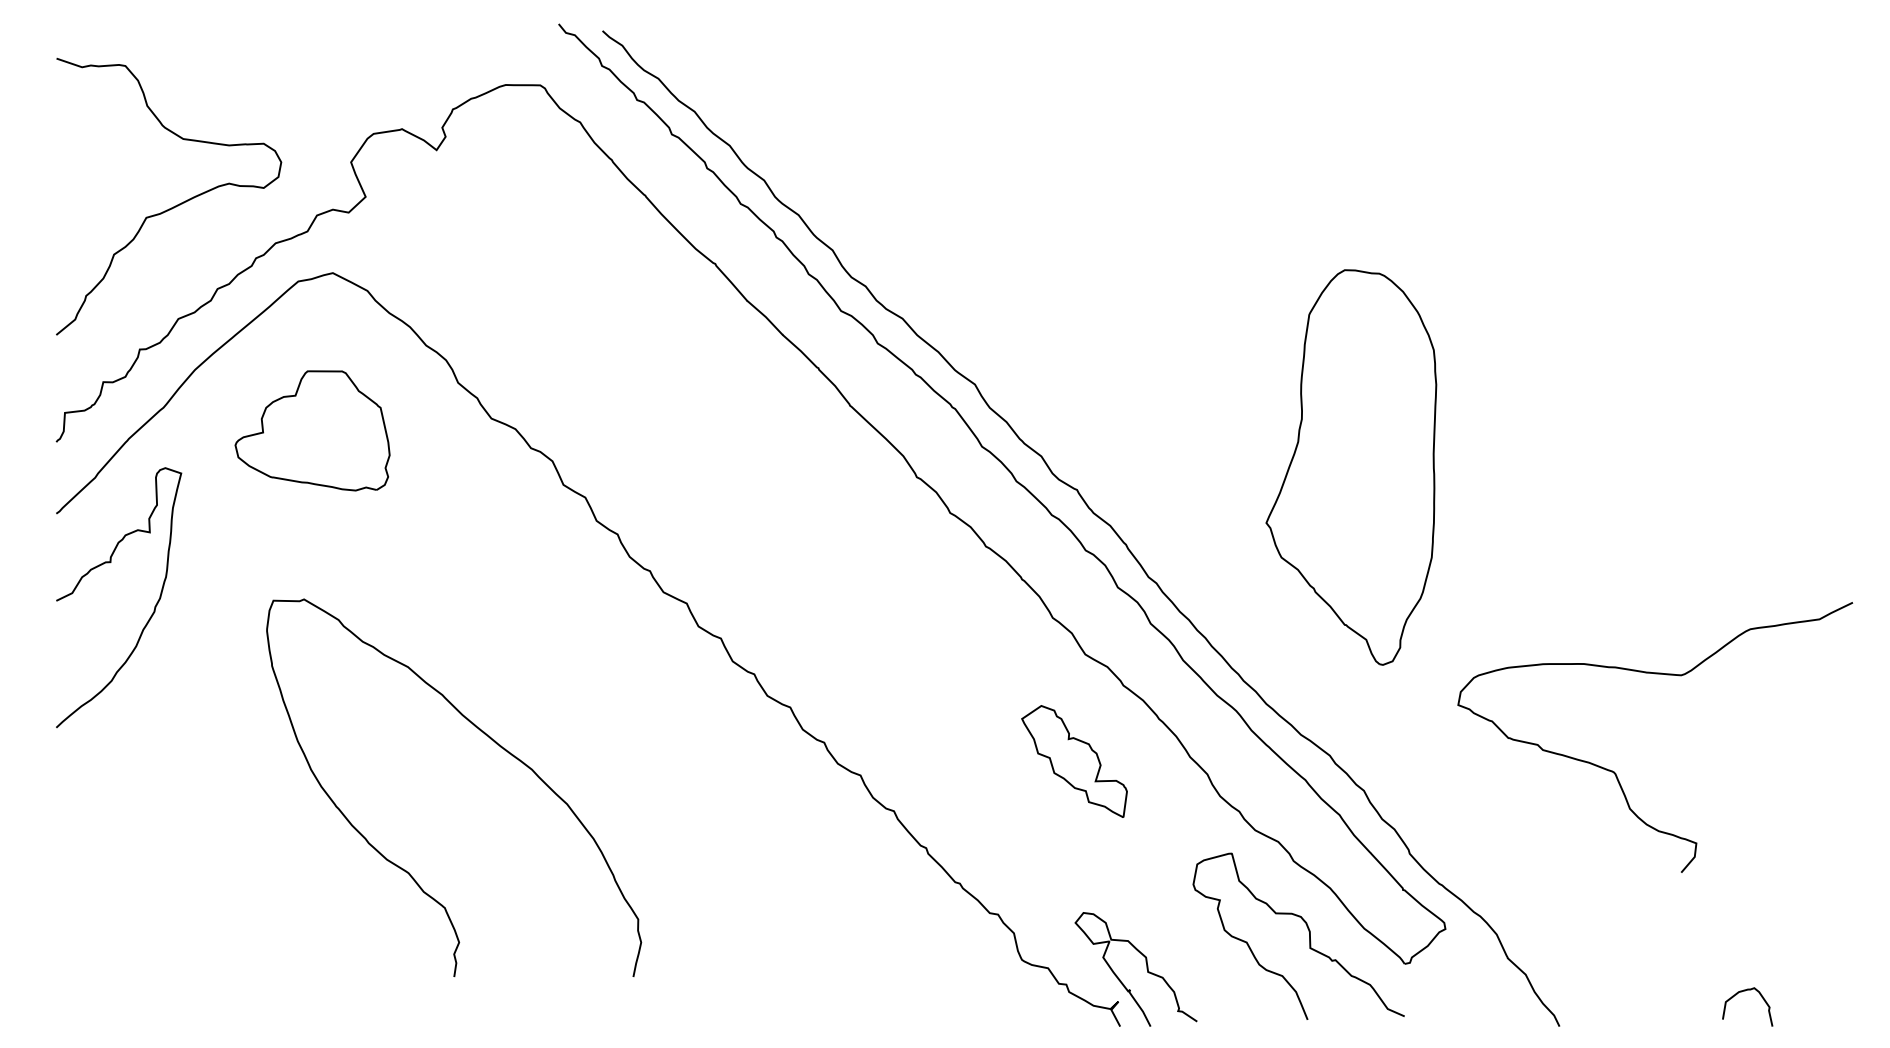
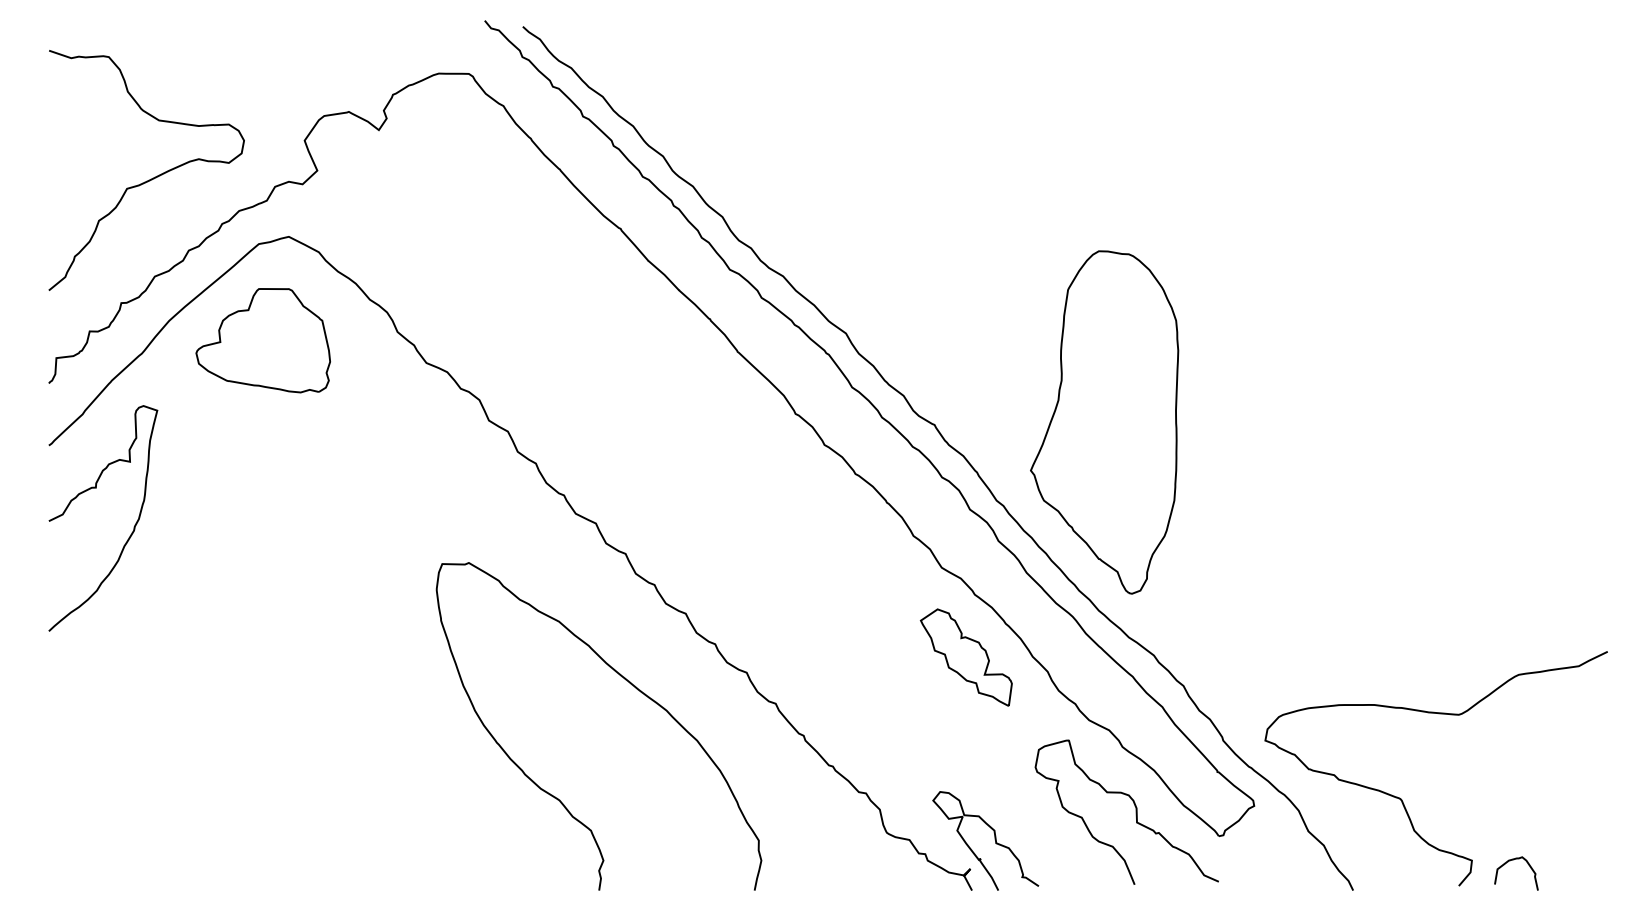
part: (311, 430) -> (262, 340), moved
part: (1351, 467) -> (1104, 422), moved
curve: (491, 740) -> (631, 685), moved
part: (1073, 761) -> (965, 657), moved
curve: (1616, 772) -> (1402, 799), moved

